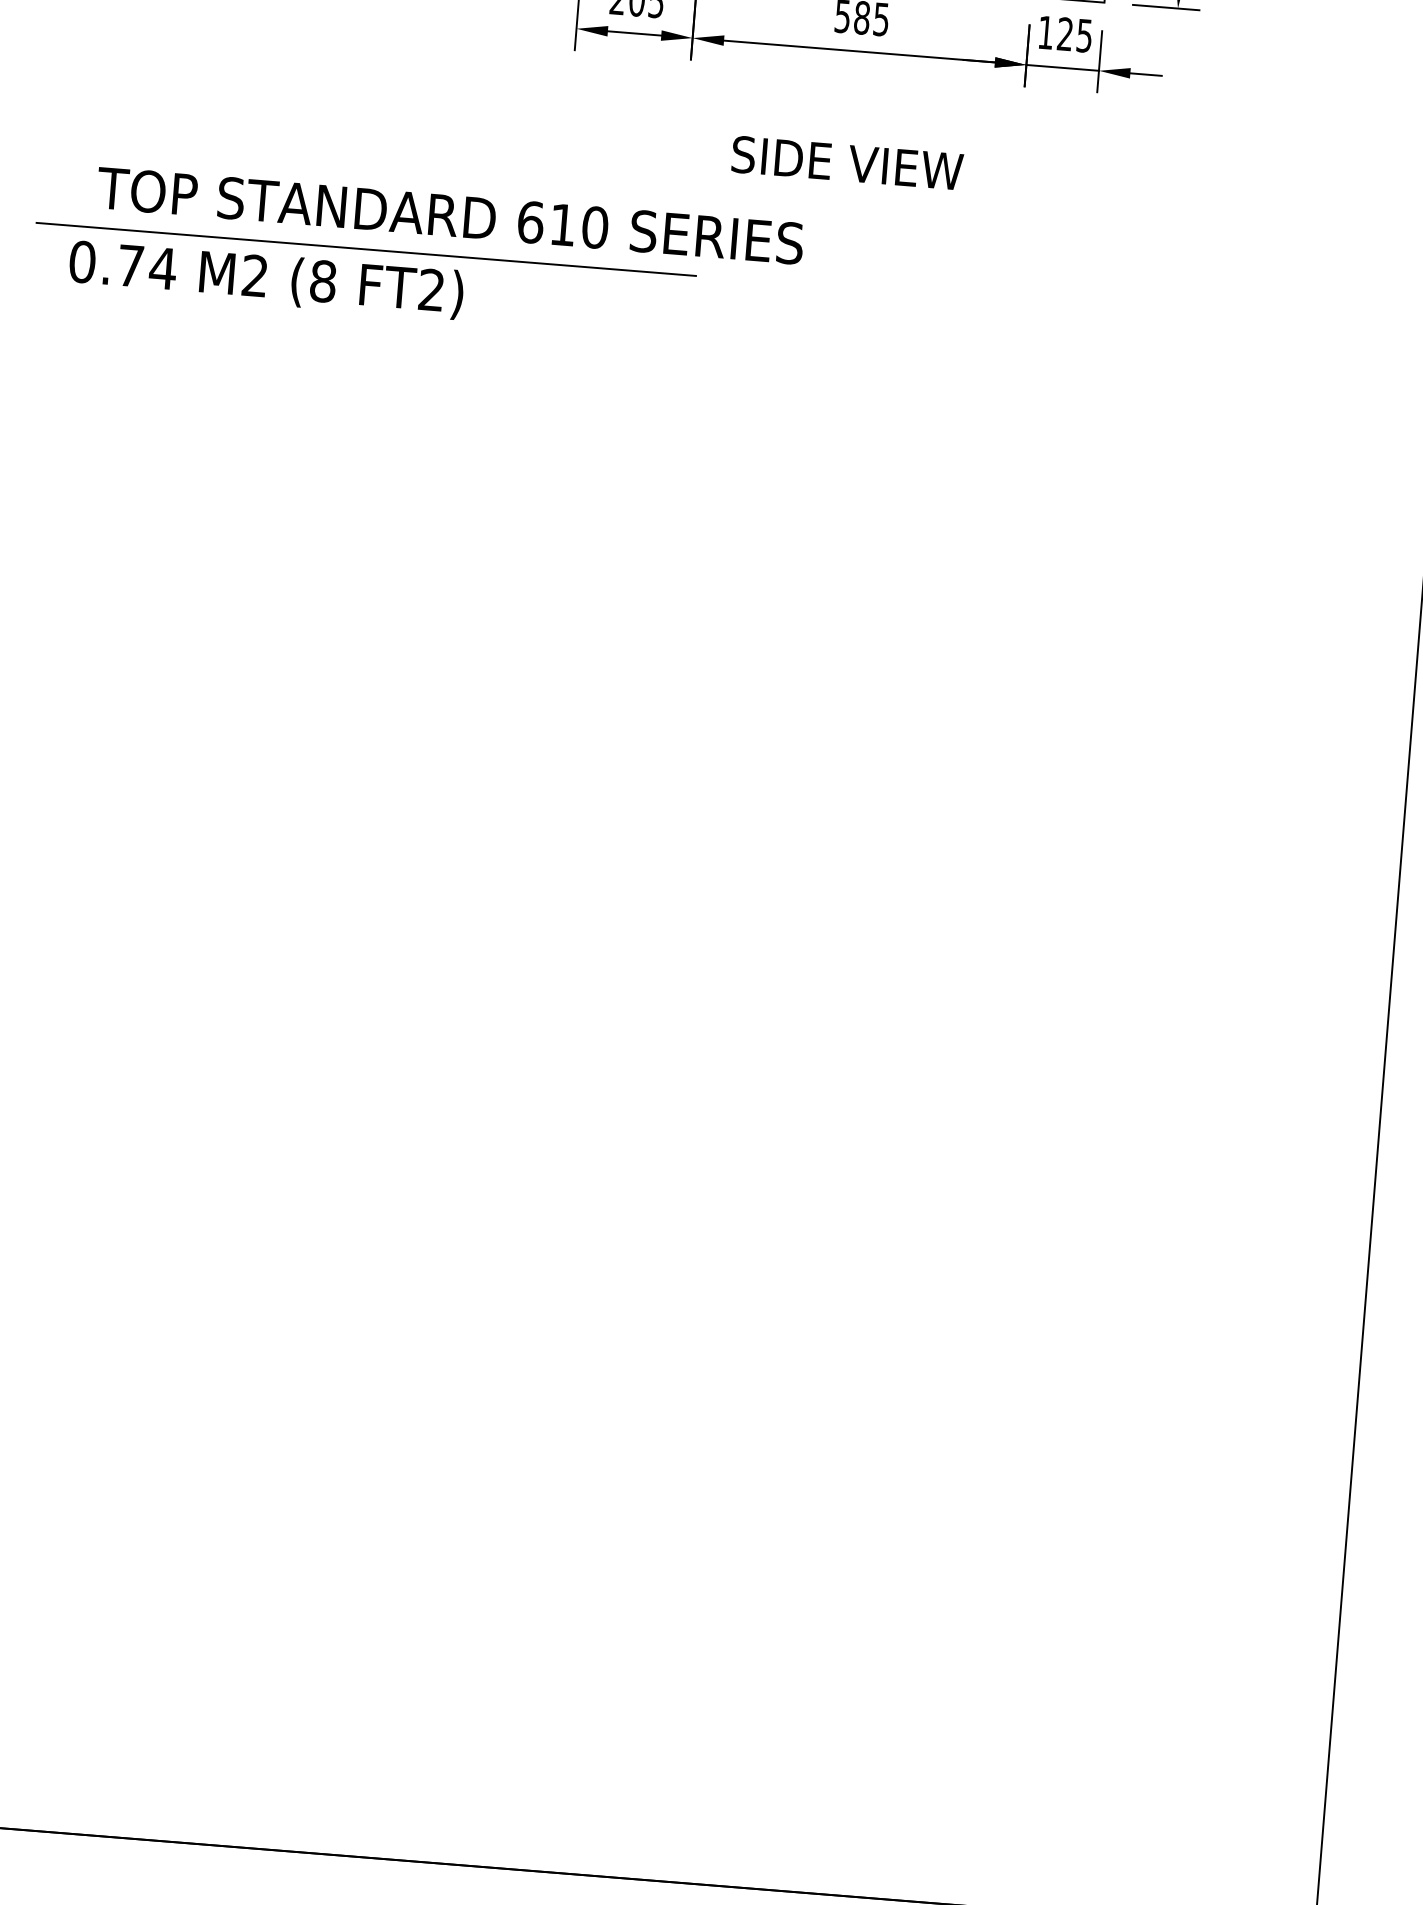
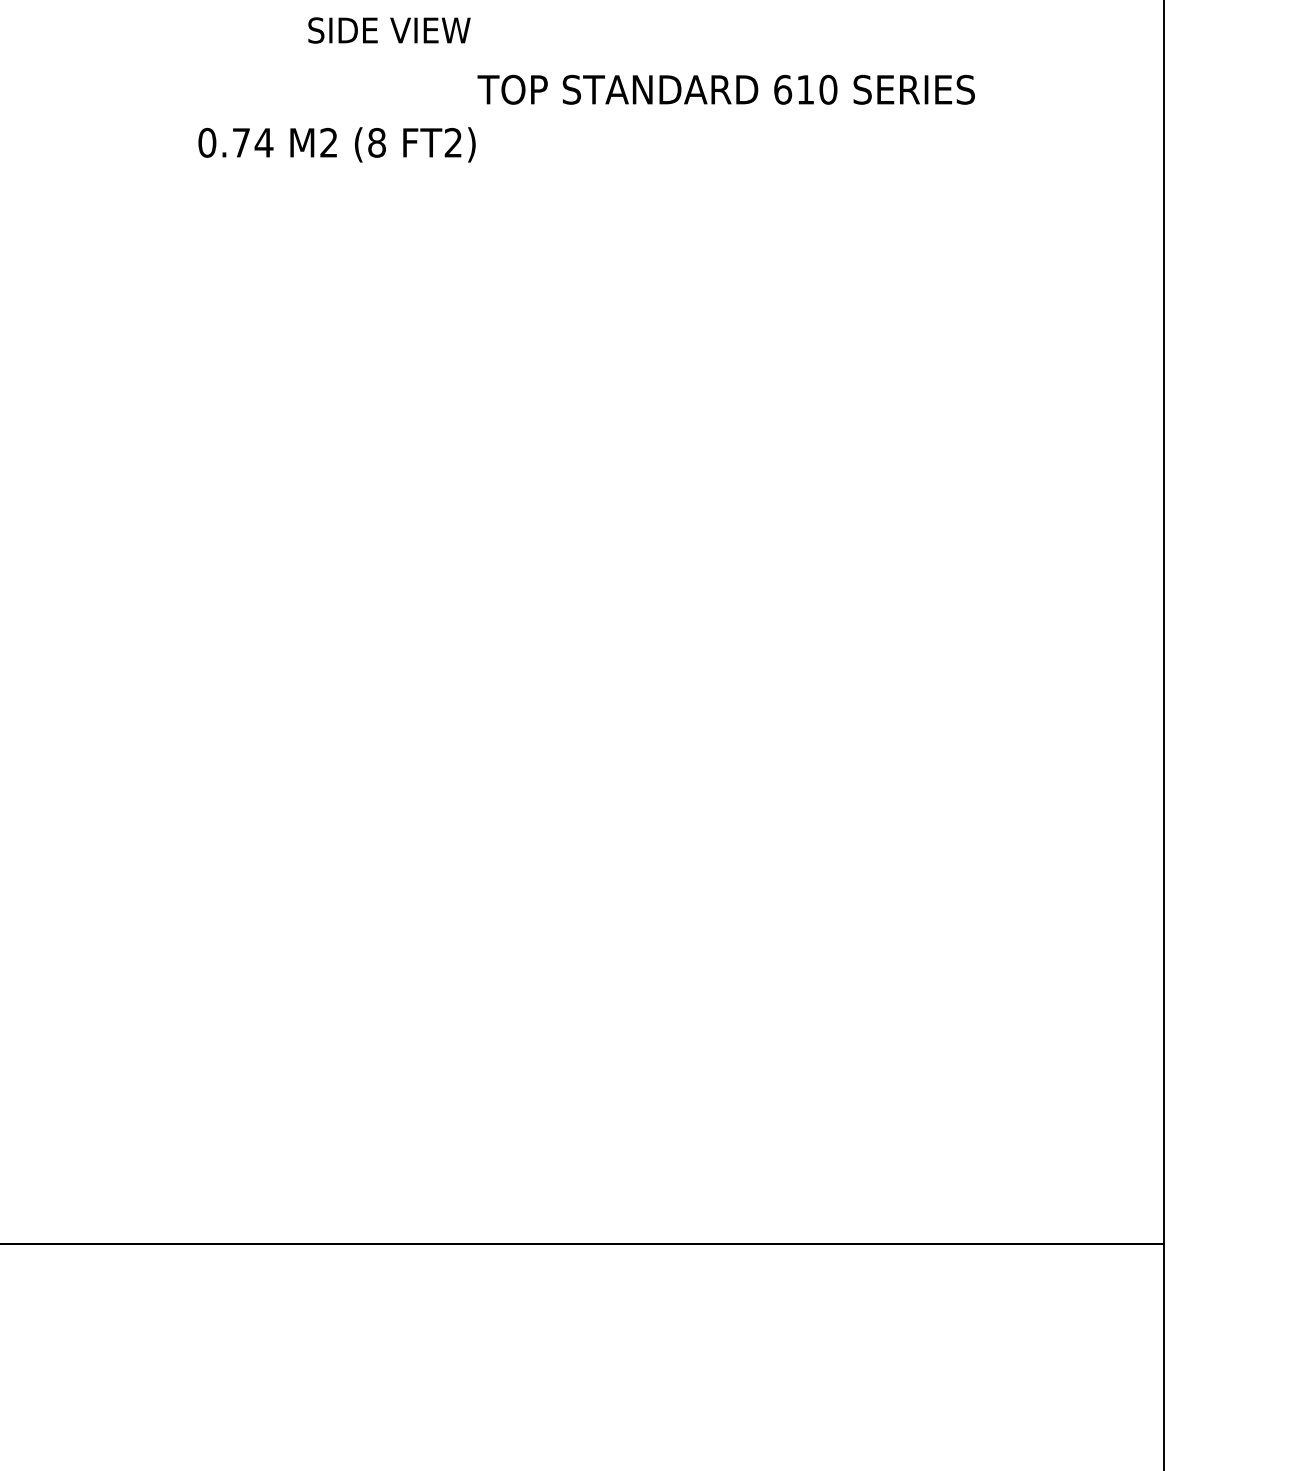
text: (847, 163) -> (389, 30), moved
text: (449, 215) -> (725, 89), moved
line: (365, 250) -> (404, 118), removed

